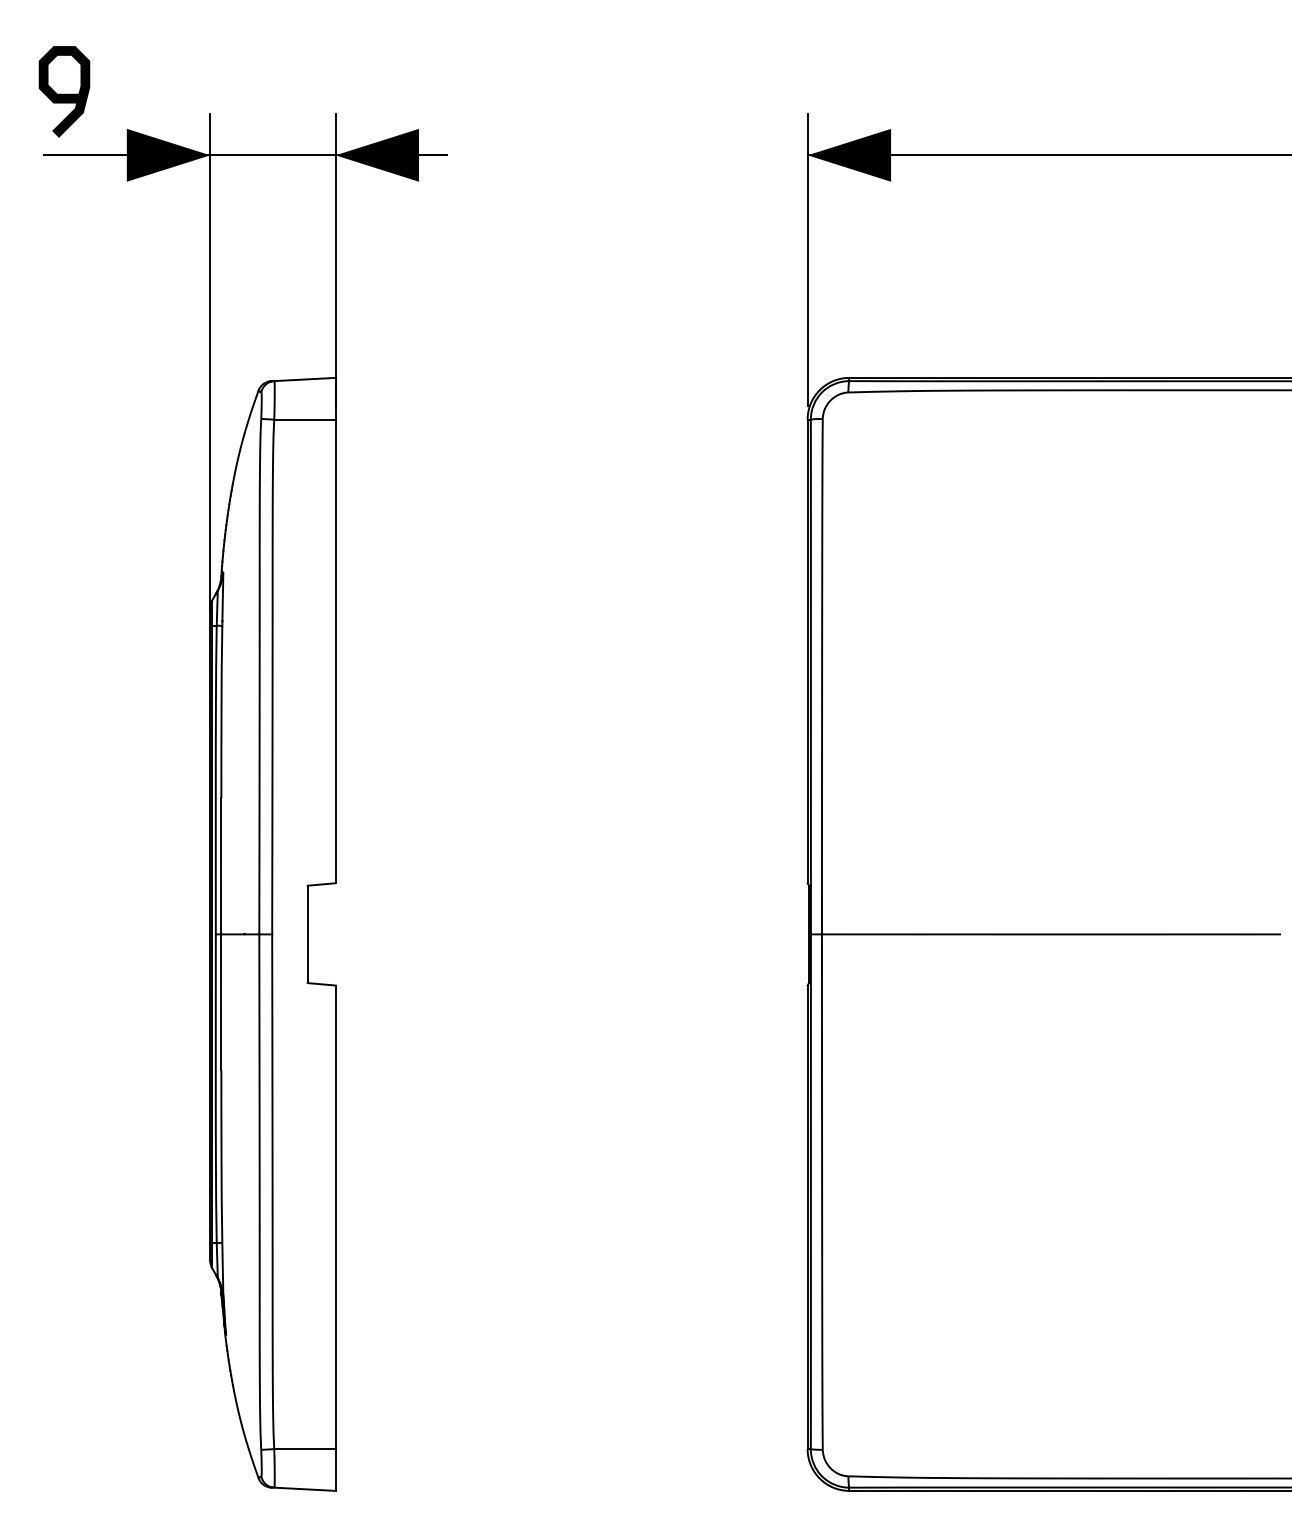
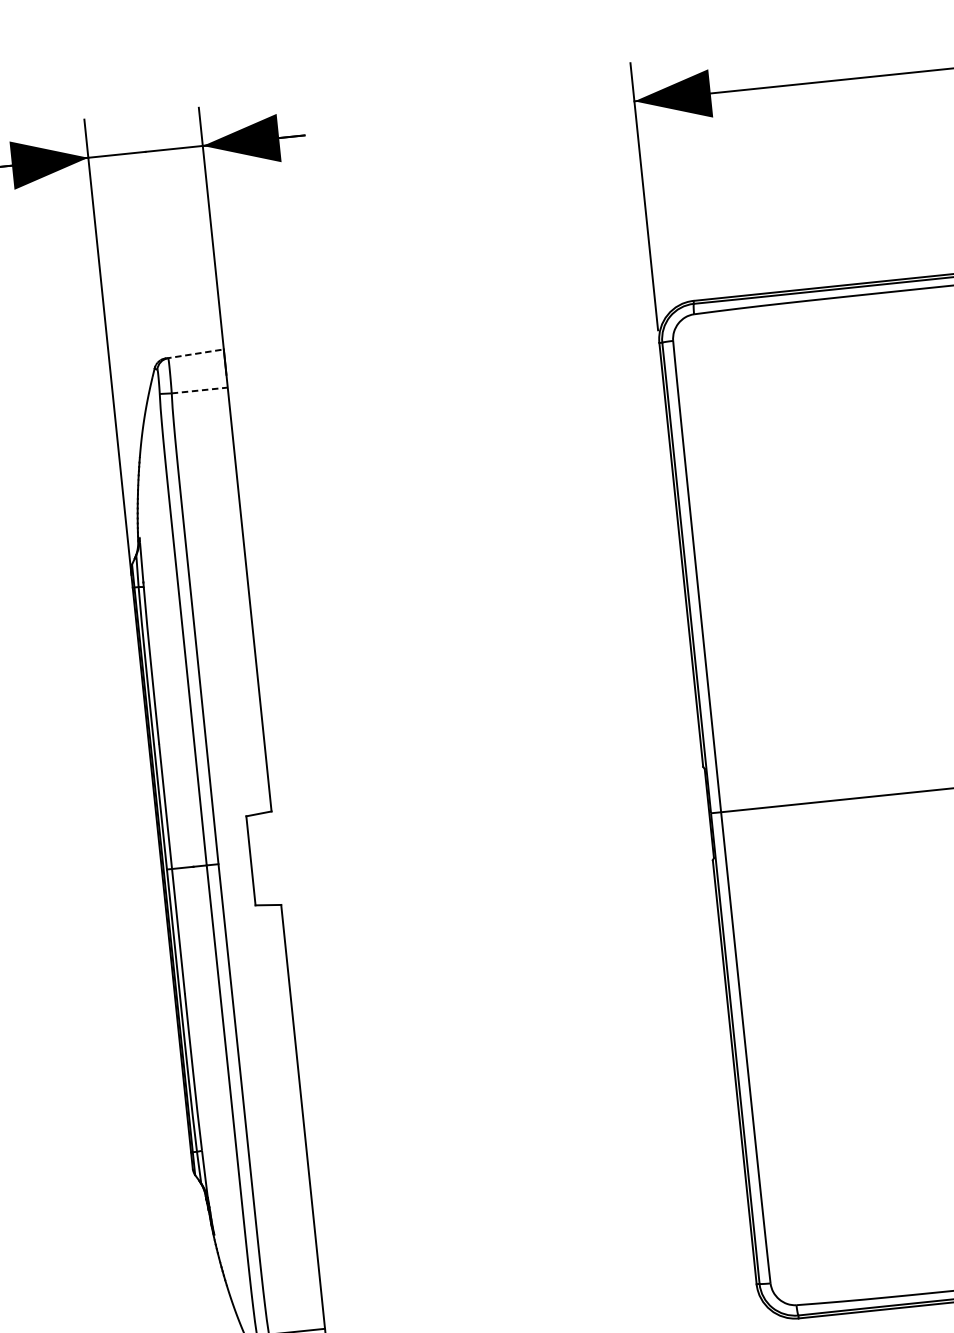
line: (303, 379) -> (194, 353), solid -> dashed
line: (304, 419) -> (199, 390), solid -> dashed

